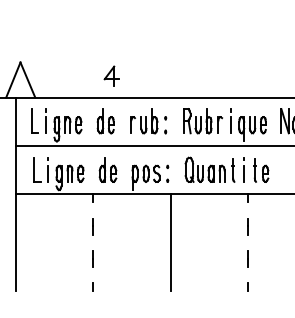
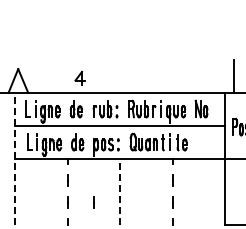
line: (16, 193) -> (15, 158), solid -> dashed
line: (170, 242) -> (120, 191), solid -> dashed
line: (131, 258) -> (93, 202), added

